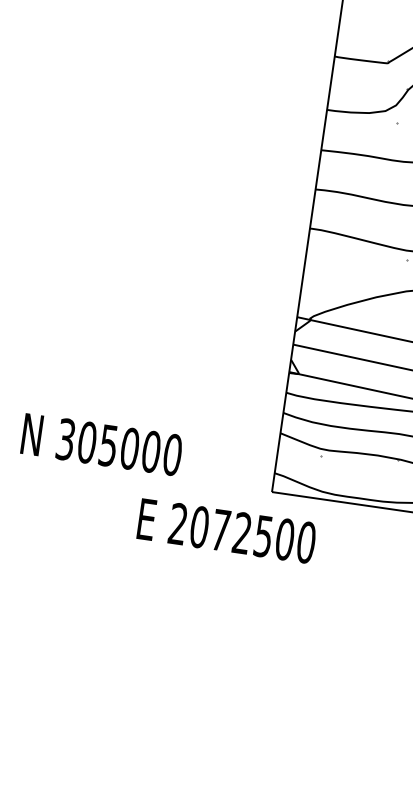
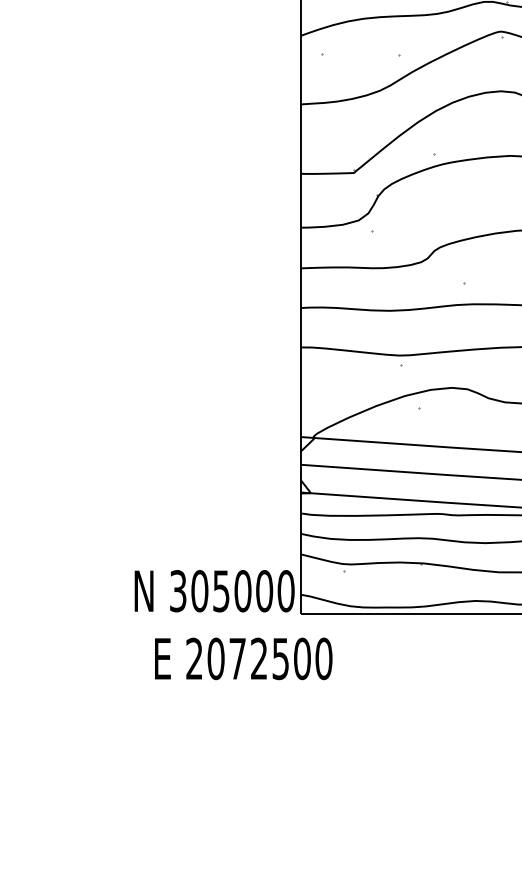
text: (101, 445) -> (214, 591), moved
text: (226, 530) -> (243, 658), moved

